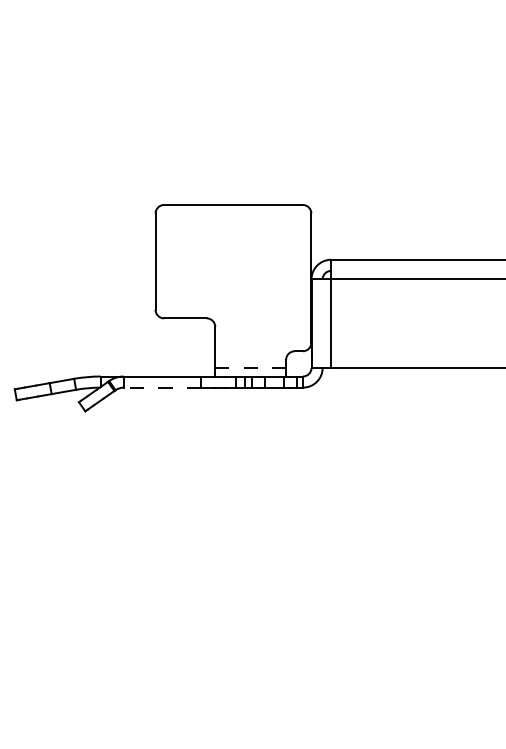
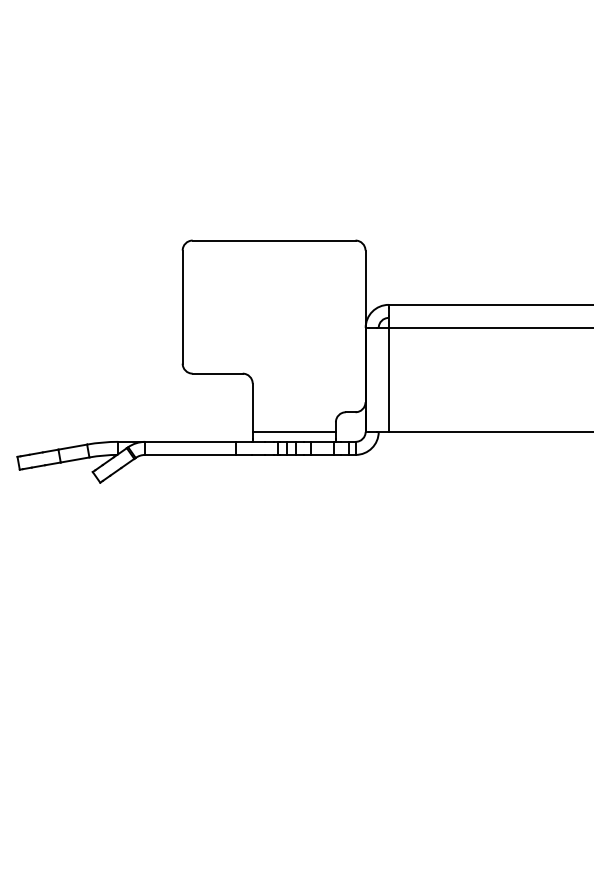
line: (251, 368) -> (295, 432), dashed -> solid
line: (162, 387) -> (190, 454), dashed -> solid

